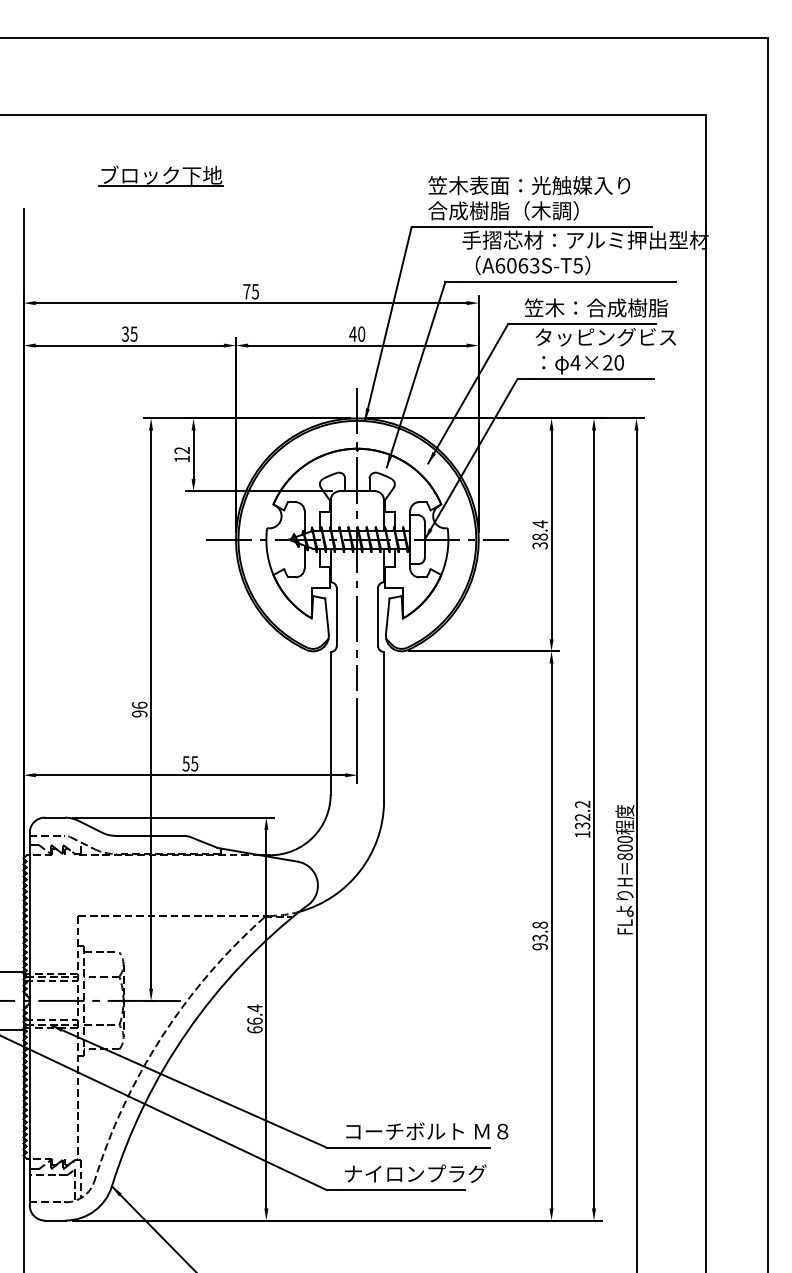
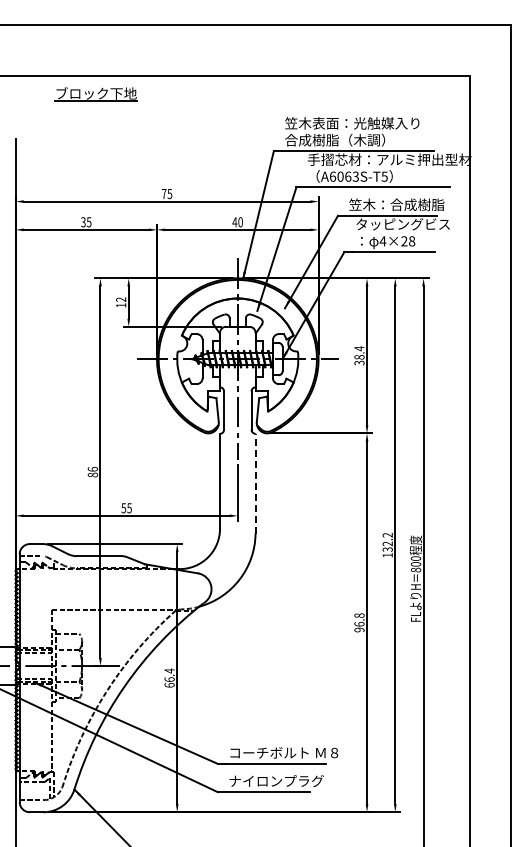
part: (160, 176) -> (95, 94), moved
text: (619, 363) -> (412, 241), 4×20 -> 4×28
text: (139, 713) -> (92, 474), 96 -> 86
line: (383, 726) -> (255, 483), solid -> dashed
text: (540, 936) -> (359, 623), 93.8 -> 96.8

